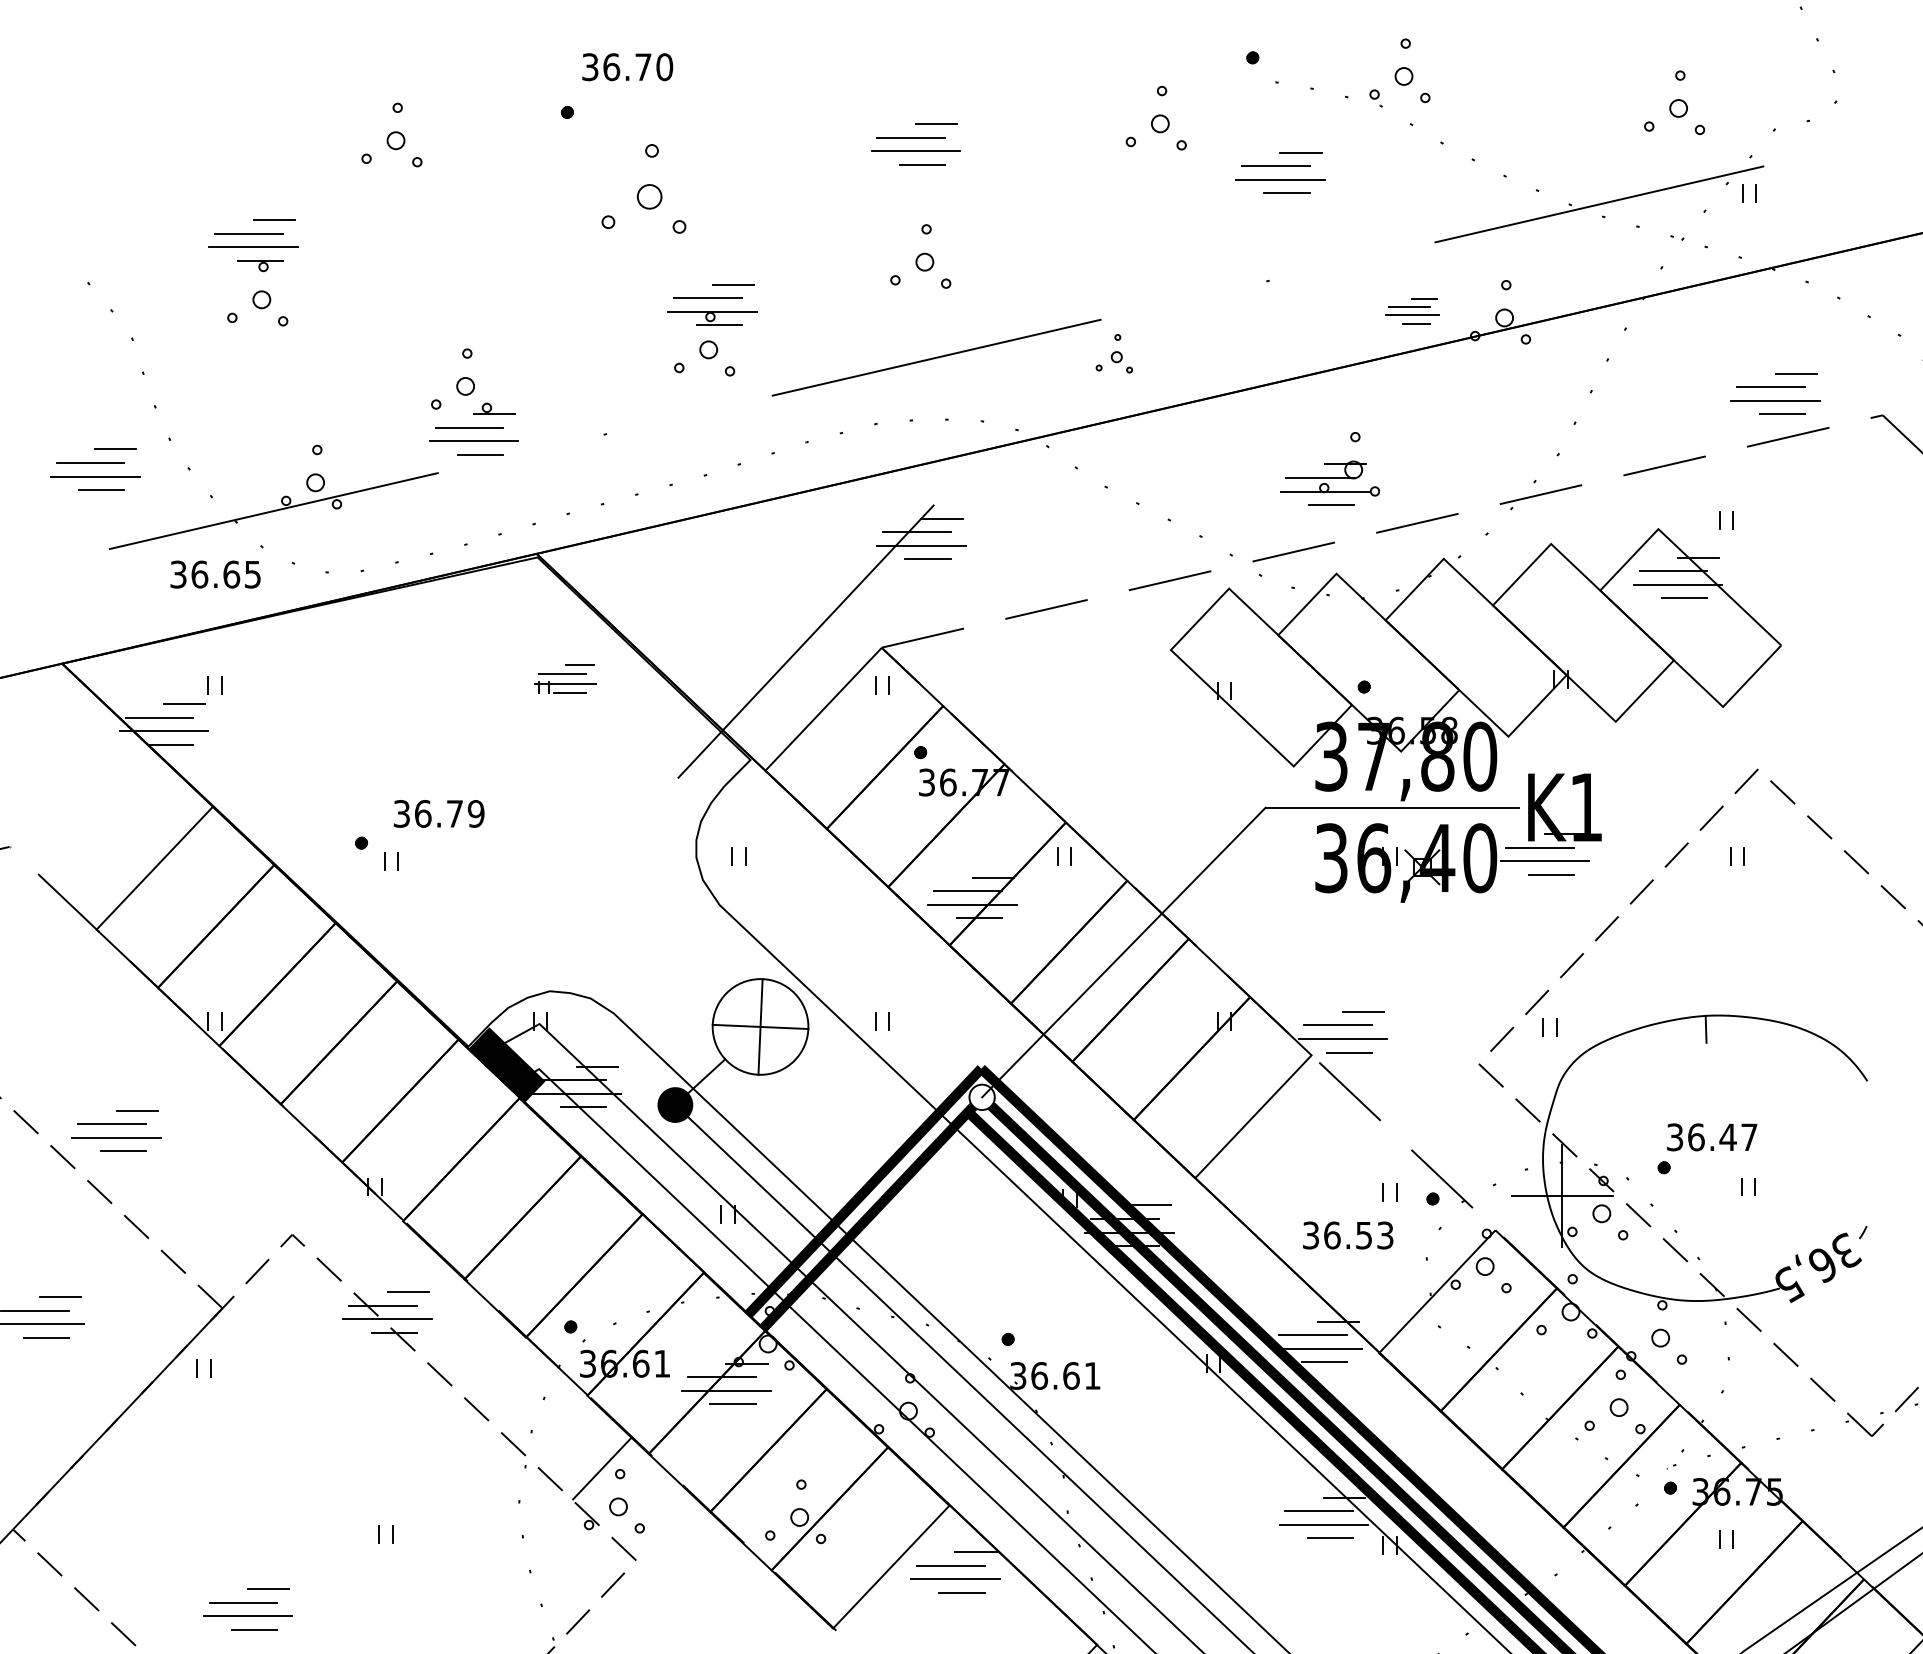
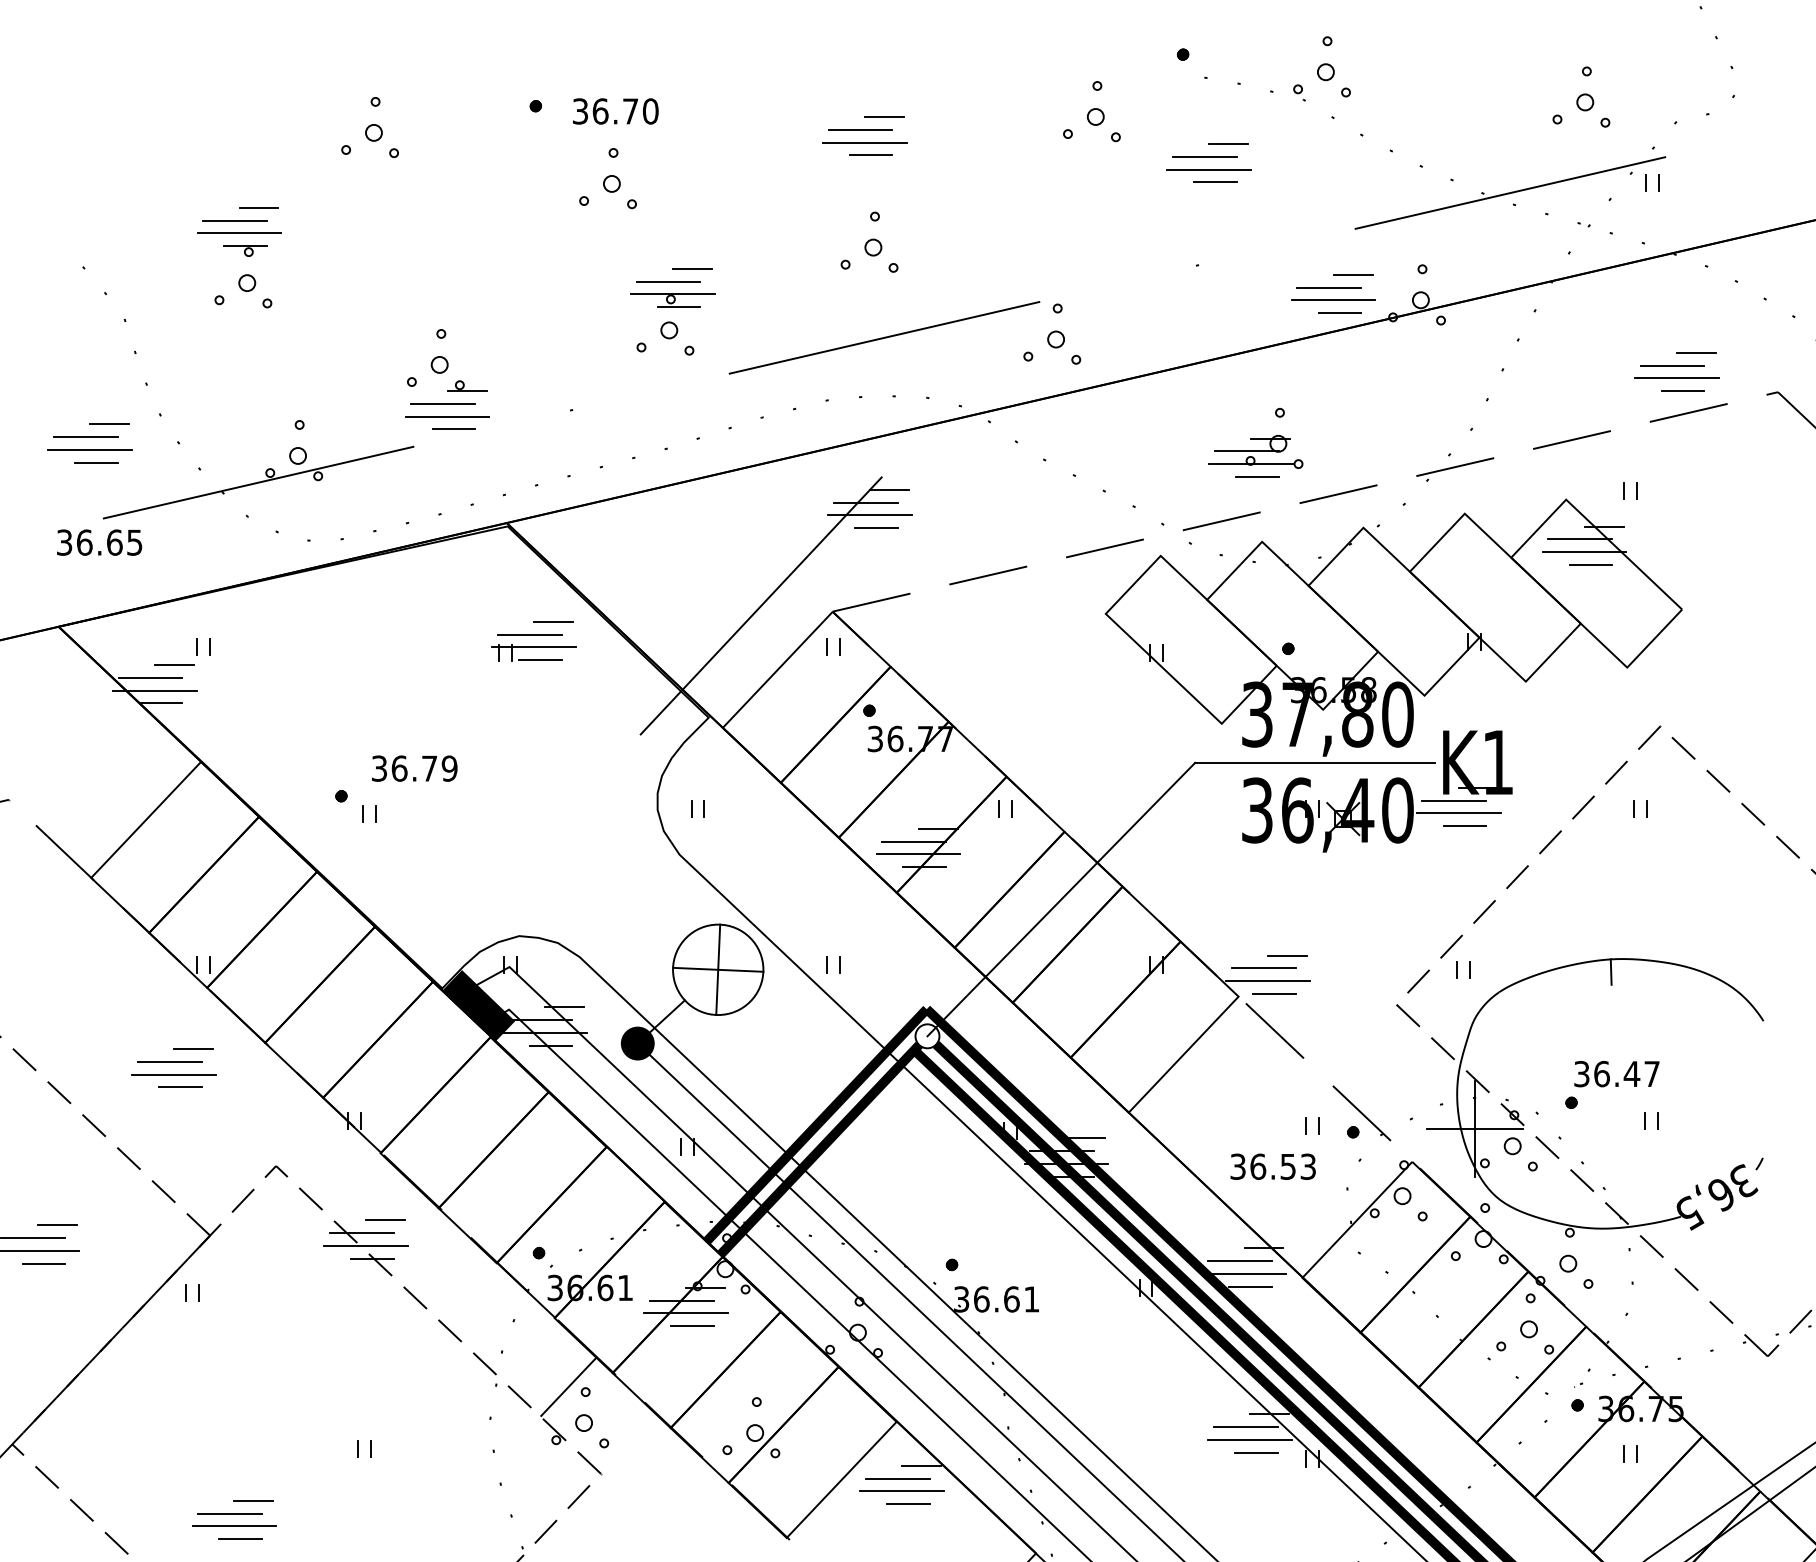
text: (627, 67) -> (615, 111), moved
part: (643, 189) -> (607, 178), size x0.71
part: (1412, 310) -> (1333, 293), size x1.67
part: (1114, 353) -> (1052, 333), size x1.67
text: (215, 574) -> (99, 542), moved
part: (564, 679) -> (533, 641), size x1.43
part: (115, 1130) -> (173, 1067), moved

